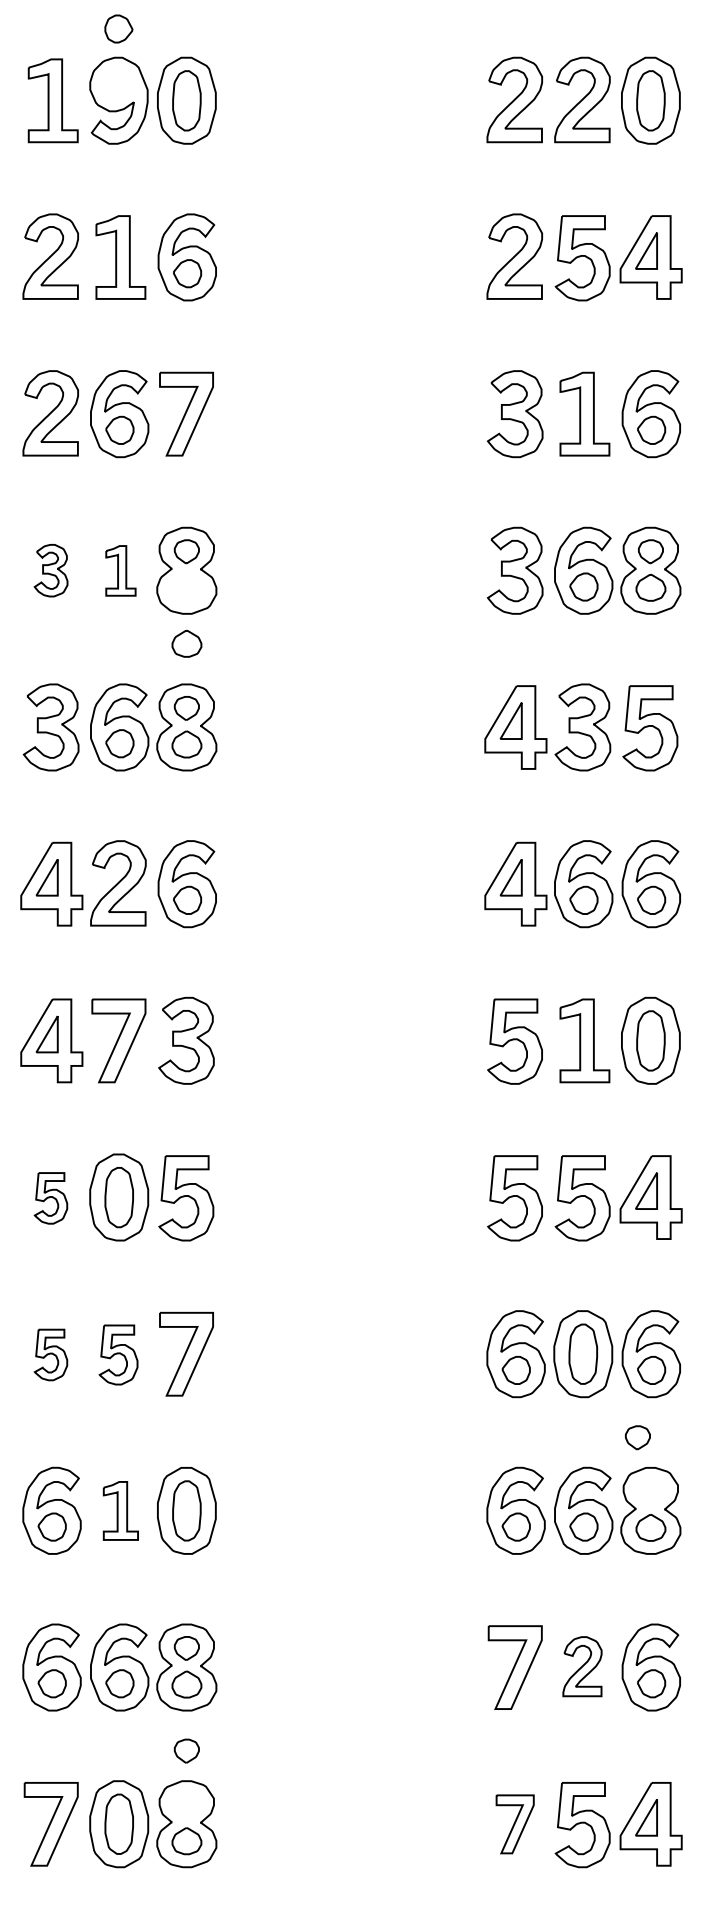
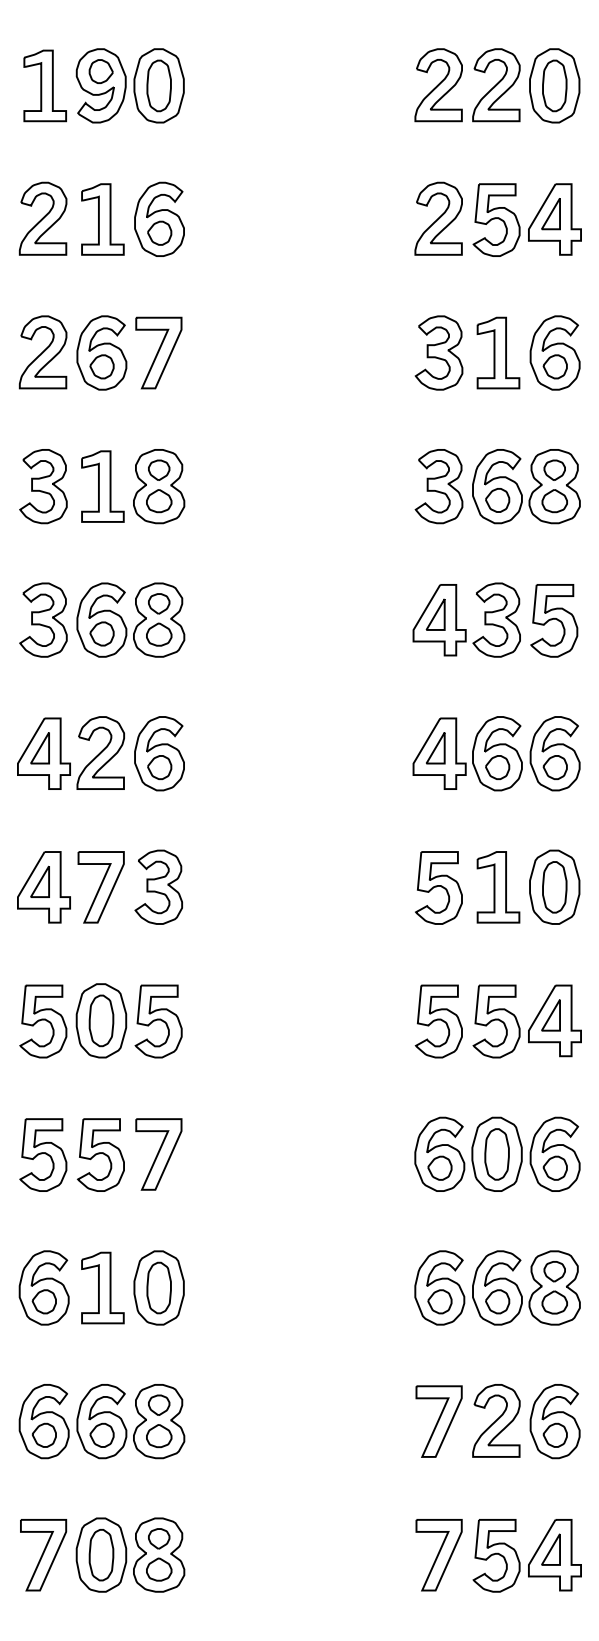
part: (118, 28) -> (100, 71), moved
part: (50, 570) -> (42, 486), size x1.67
part: (120, 570) -> (102, 486), size x1.67
part: (186, 643) -> (158, 500), moved
part: (50, 1198) -> (42, 1021), size x1.67
part: (50, 1354) -> (42, 1154), size x1.67
part: (118, 1354) -> (100, 1154), size x1.43
part: (637, 1437) -> (554, 1271), moved
part: (120, 1510) -> (102, 1287), size x1.43
part: (582, 1666) -> (496, 1420), size x1.43
part: (186, 1750) -> (158, 1538), moved
part: (514, 1824) -> (438, 1555), size x1.43

